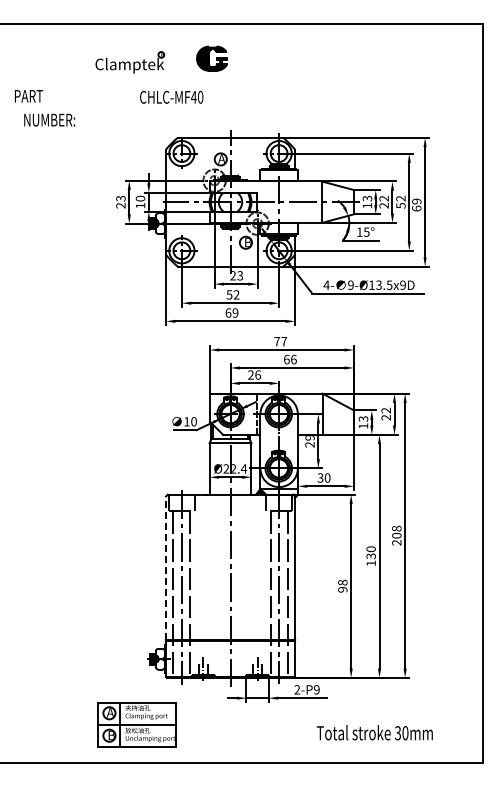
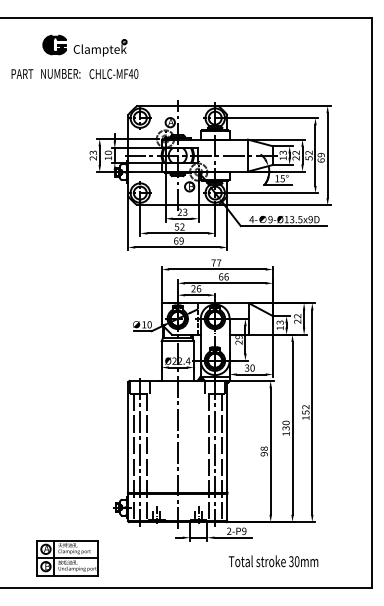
part: (211, 58) -> (54, 44), moved
text: (171, 96) -> (113, 73), moved
text: (49, 119) -> (60, 73), moved
text: (396, 535) -> (305, 412), 208 -> 152
line: (166, 568) -> (128, 437), dashed -> solid
part: (136, 724) -> (66, 558), moved
text: (374, 732) -> (273, 561), moved

